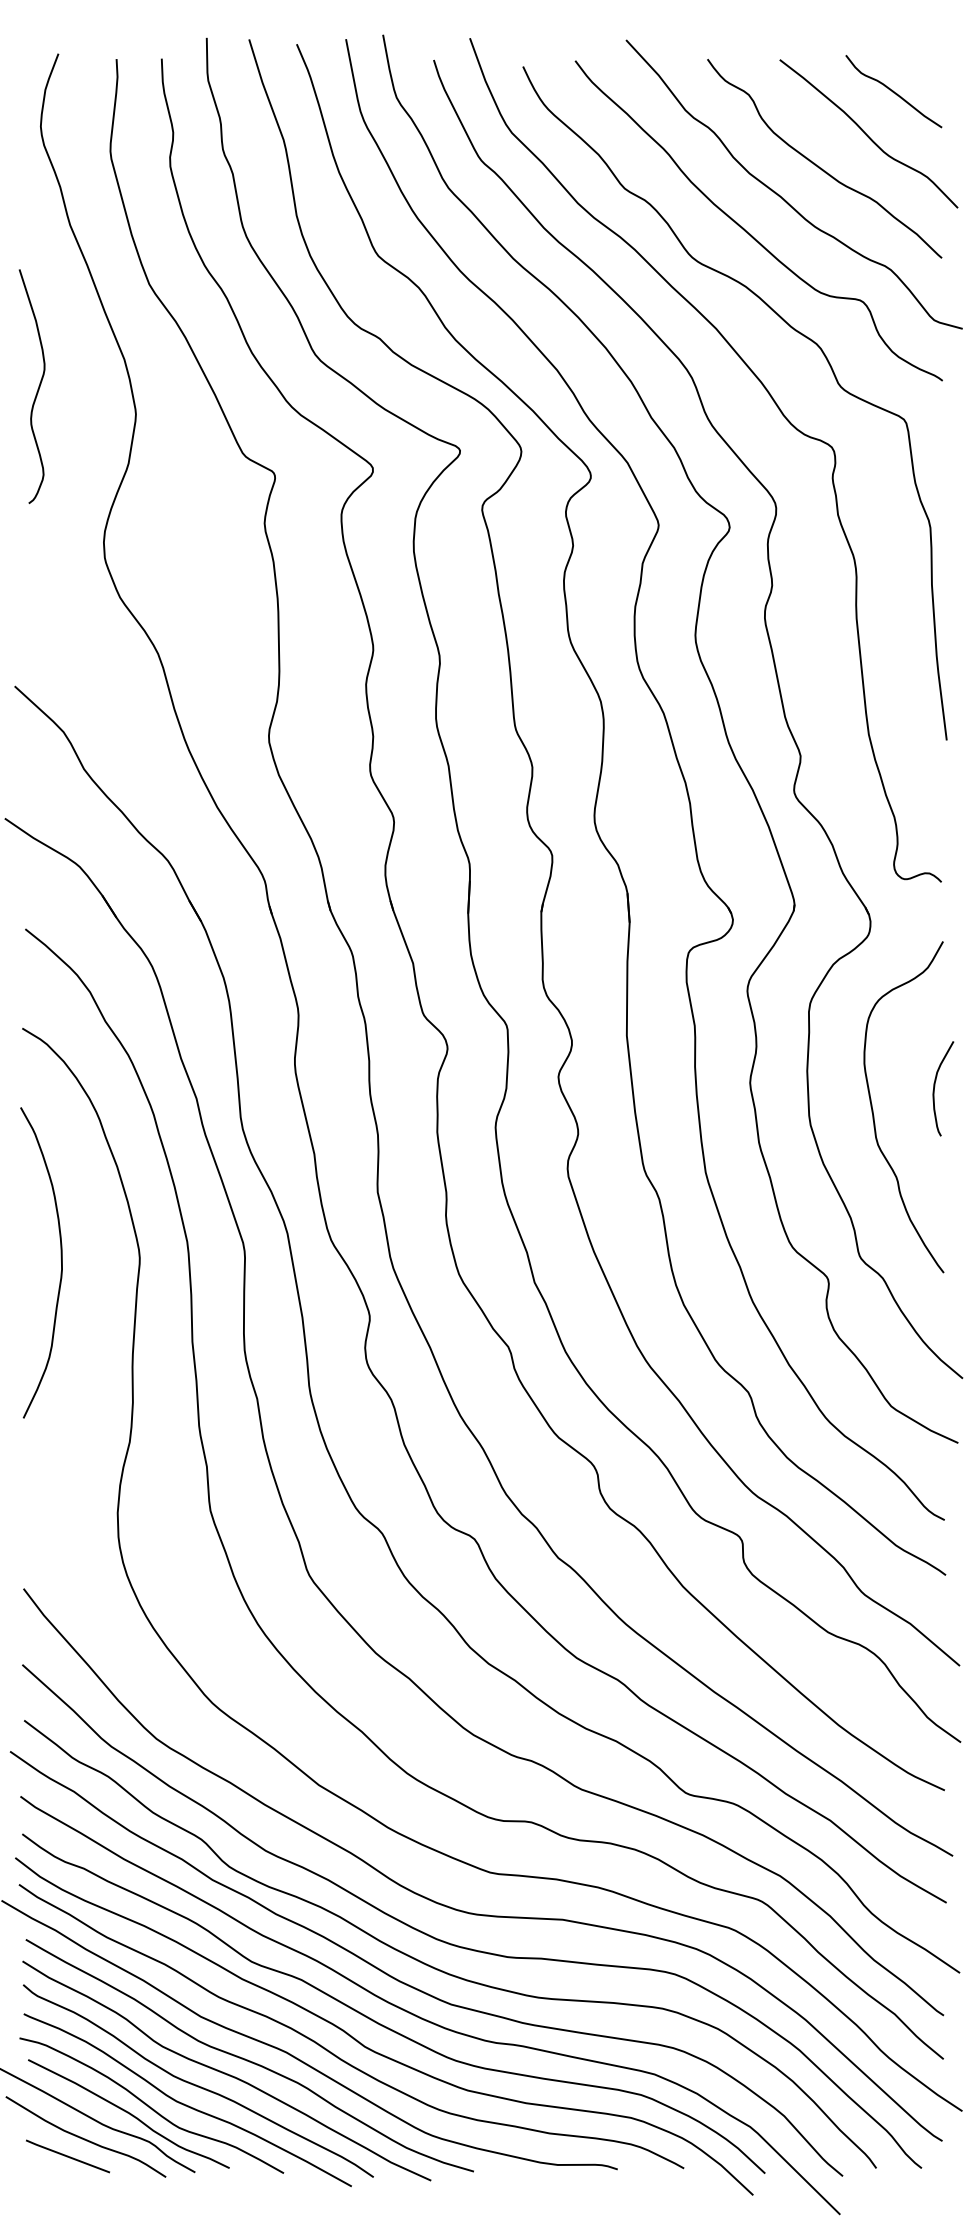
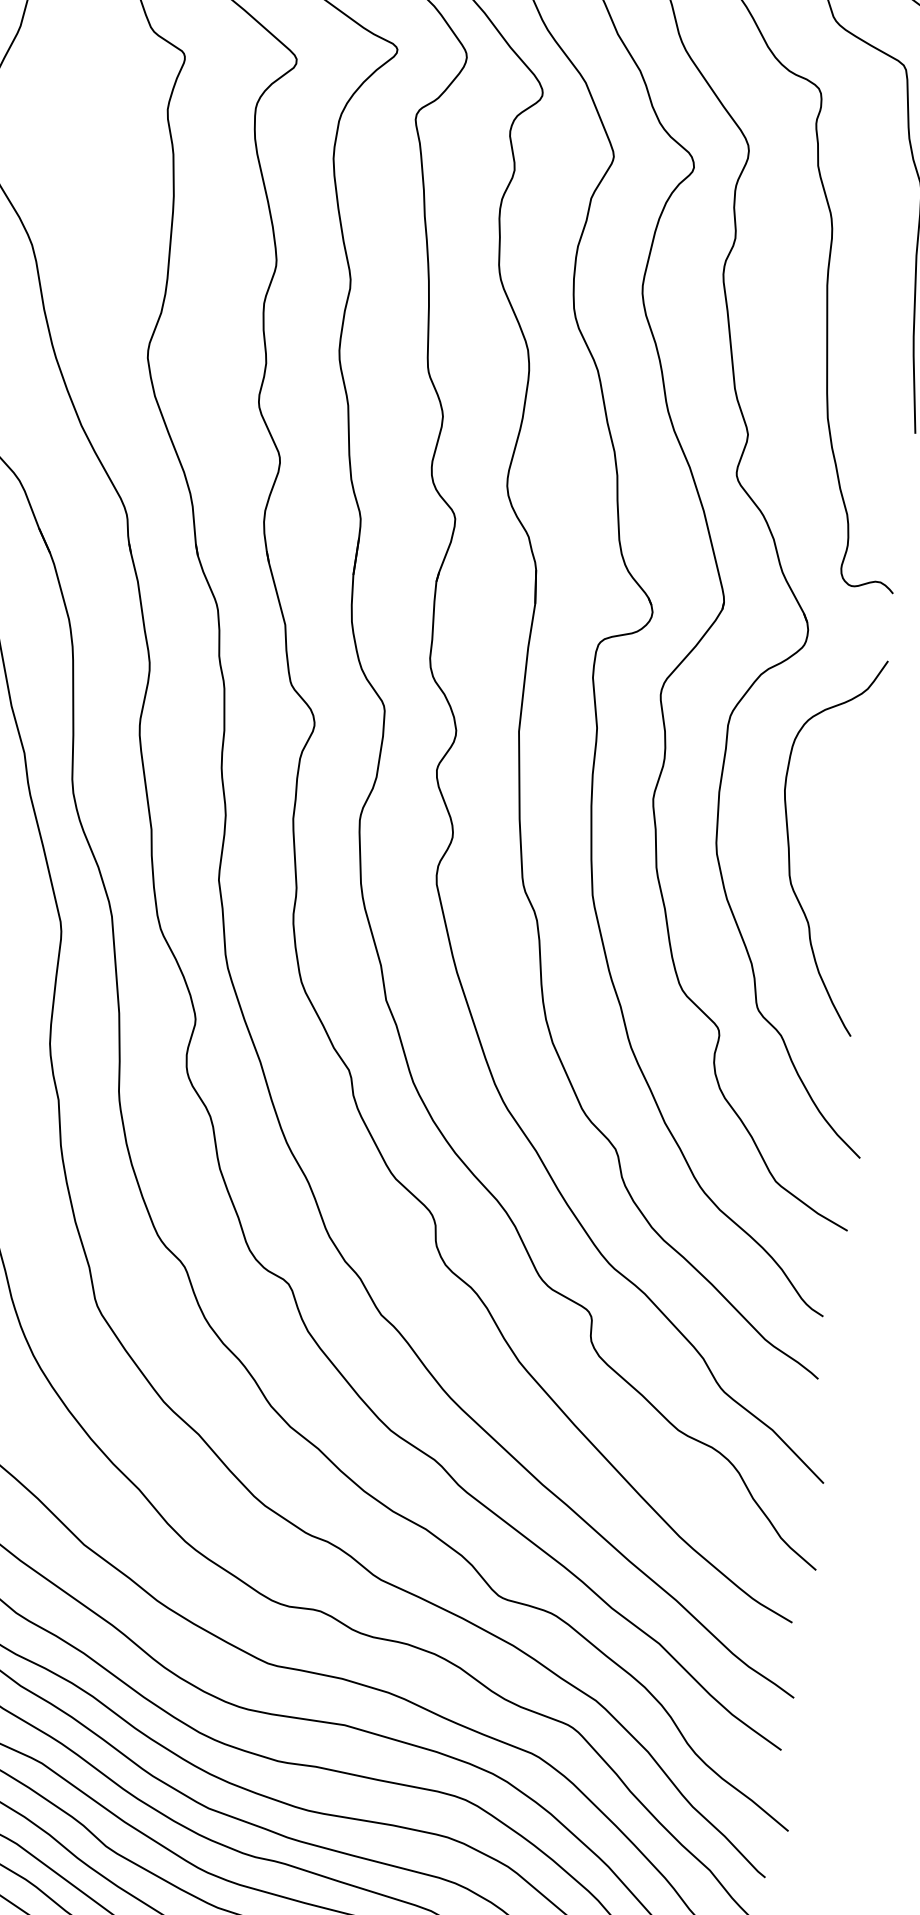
curve: (935, 1086) -> (862, 824), removed

